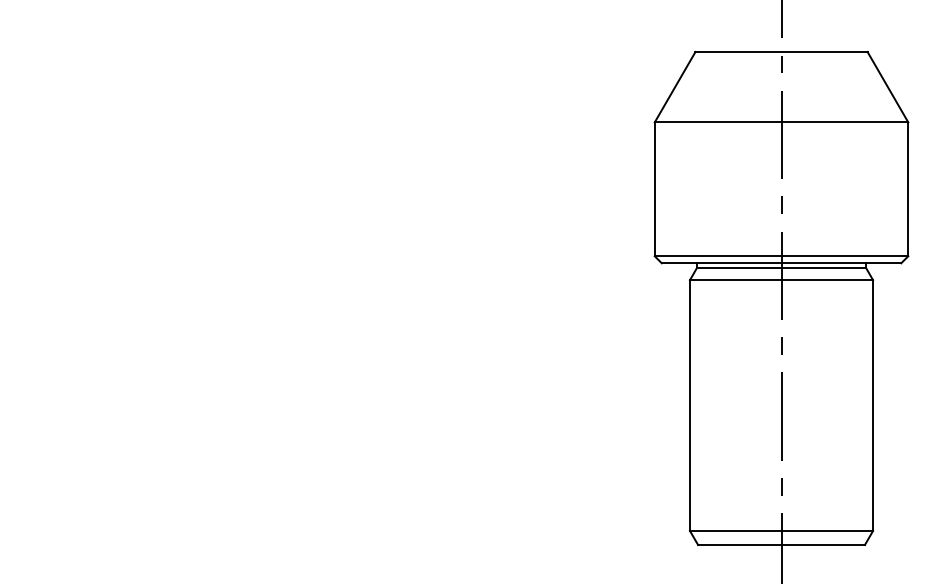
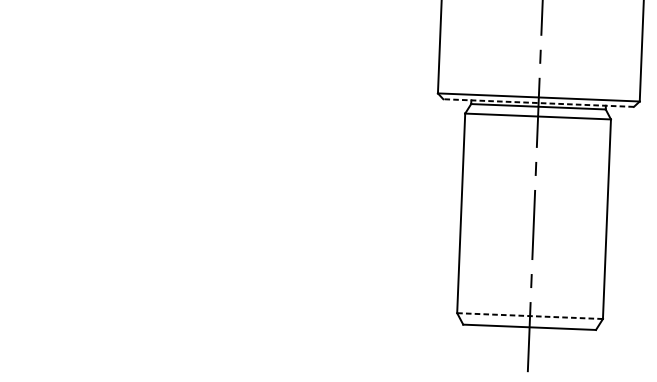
line: (781, 263) -> (538, 103), solid -> dashed
line: (781, 530) -> (530, 315), solid -> dashed

